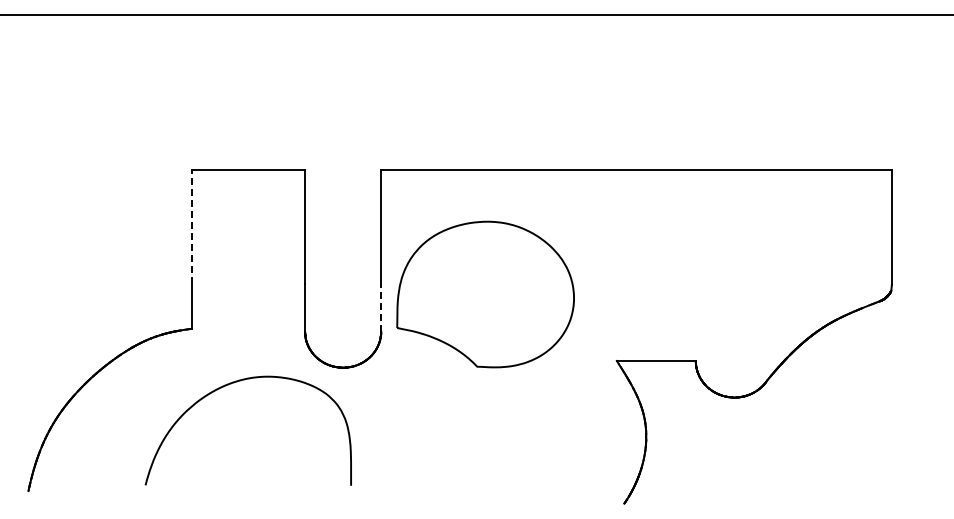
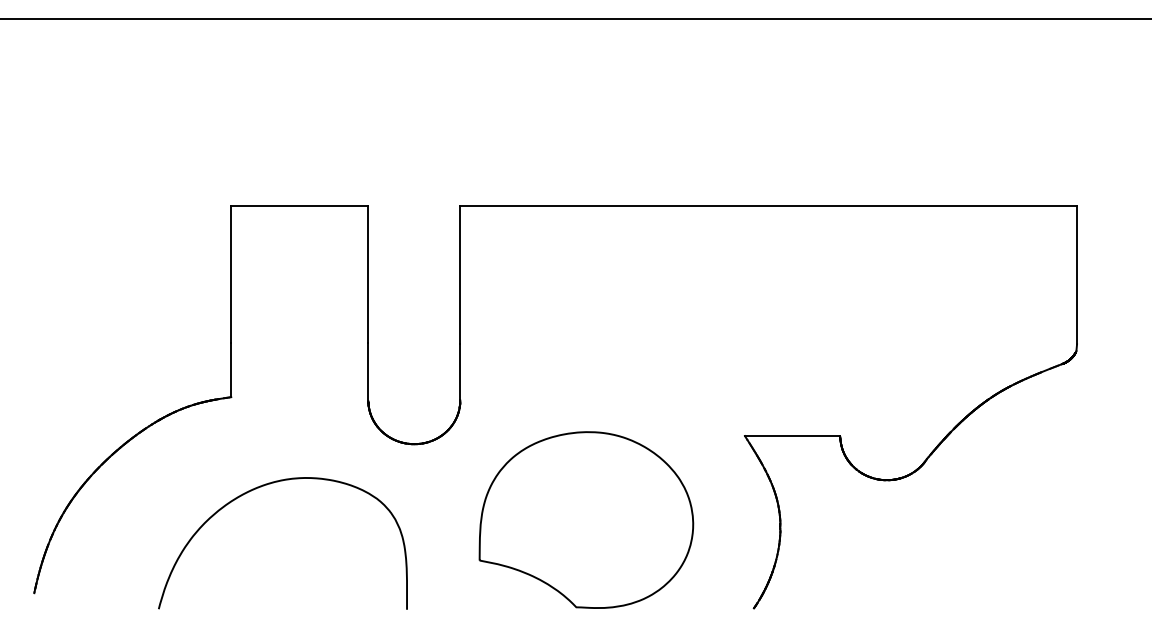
line: (191, 226) -> (231, 273), dashed -> solid
part: (485, 294) -> (586, 520), moved
line: (381, 307) -> (460, 371), dashed -> solid
curve: (231, 384) -> (262, 487), moved

